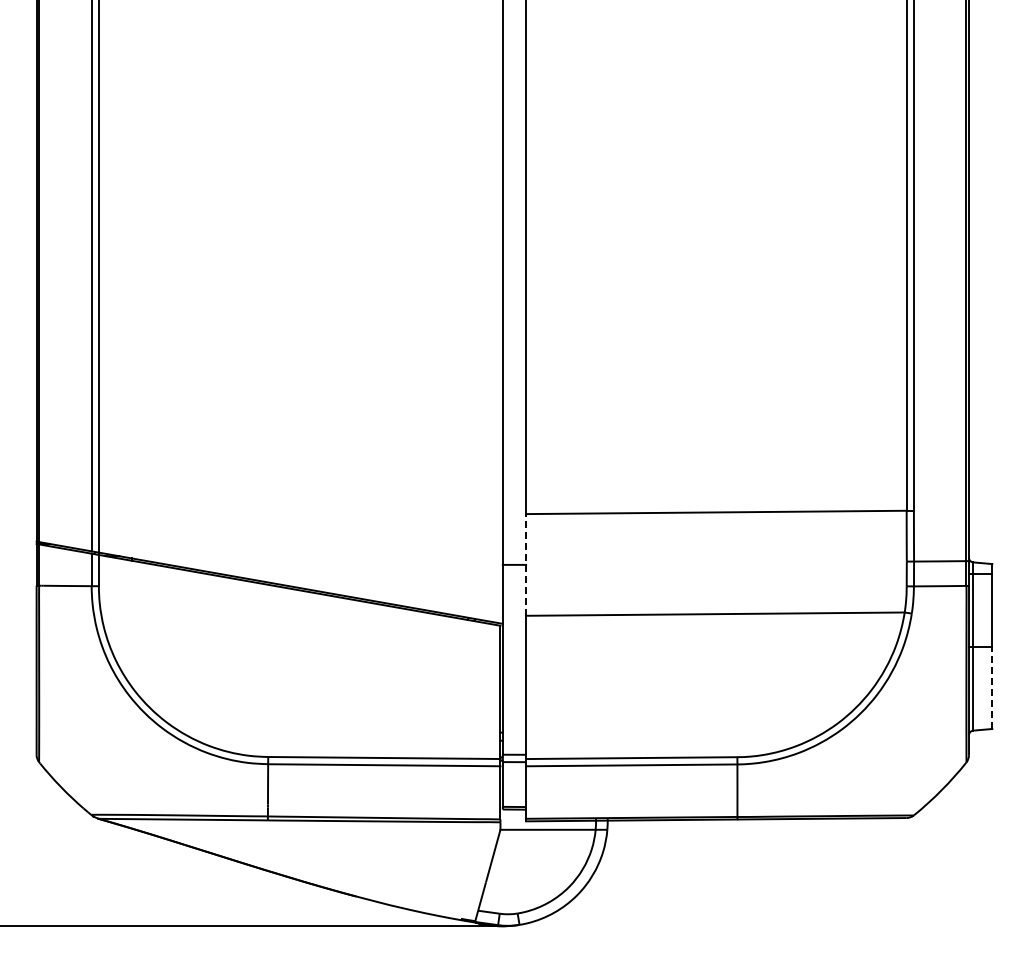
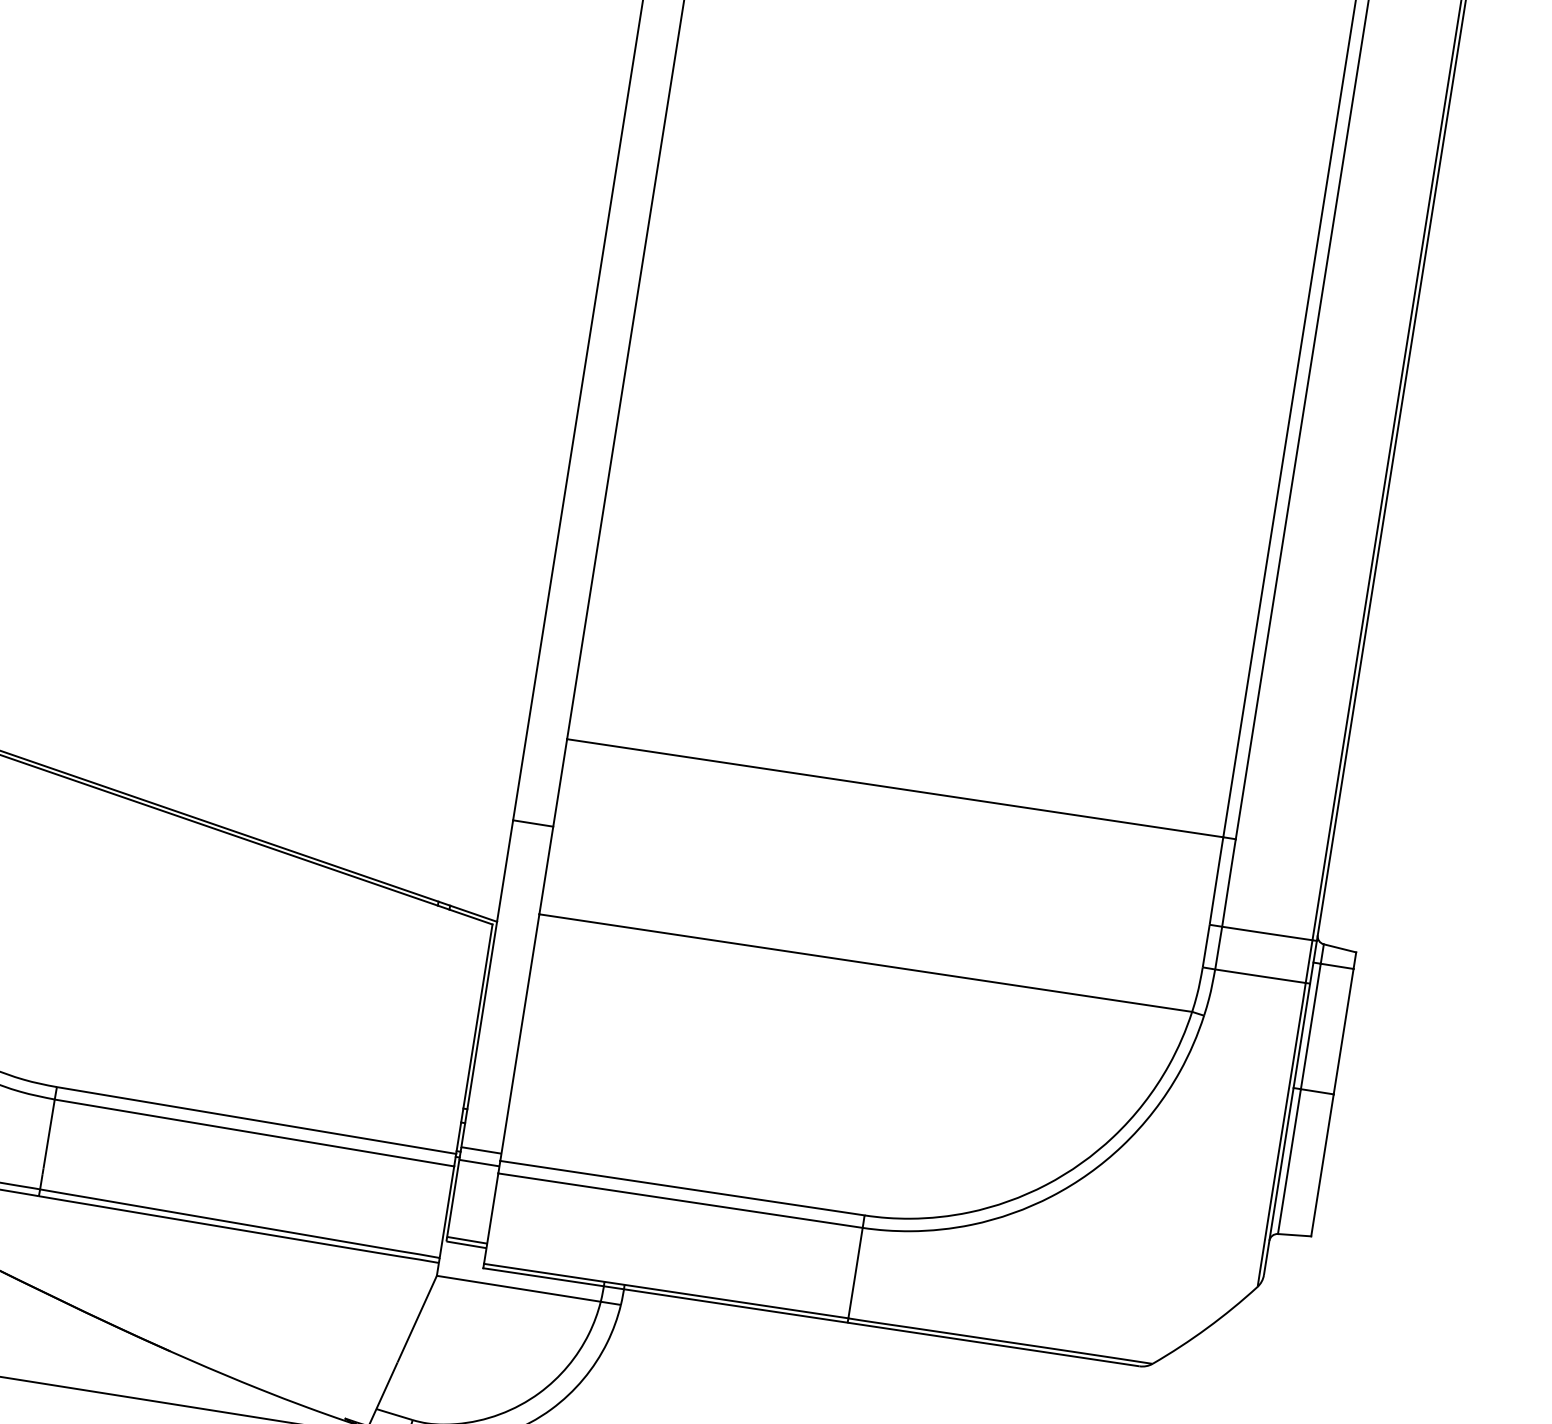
line: (526, 564) -> (554, 826), dashed -> solid
line: (992, 687) -> (1322, 1164), dashed -> solid

